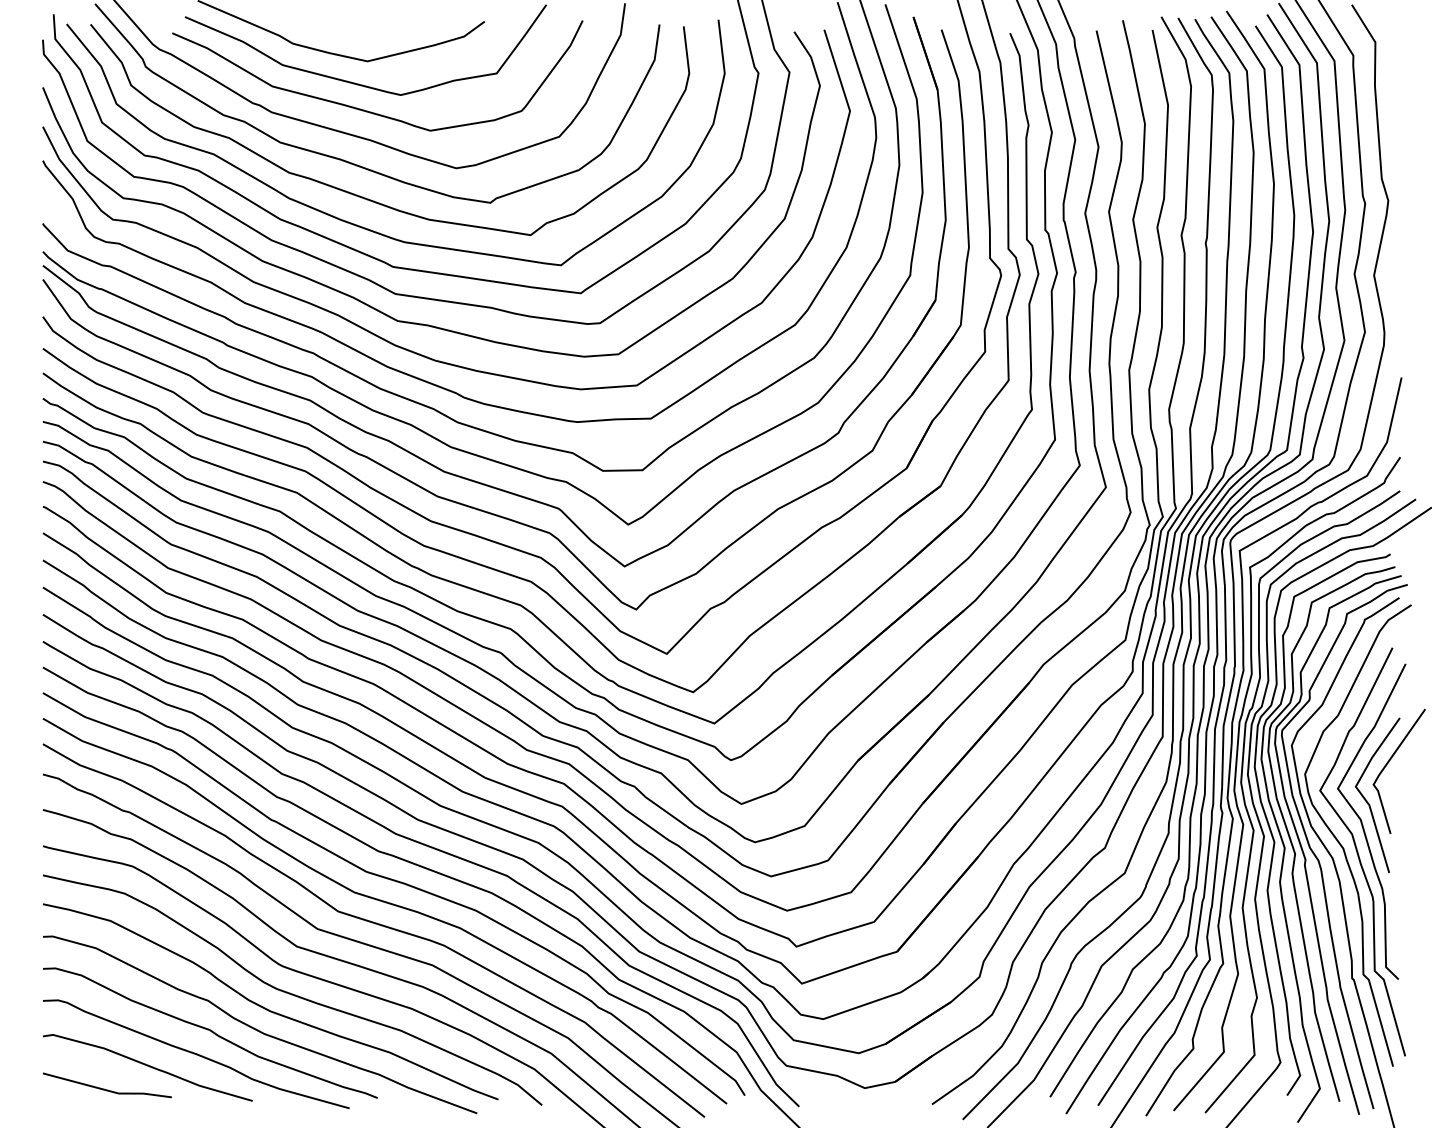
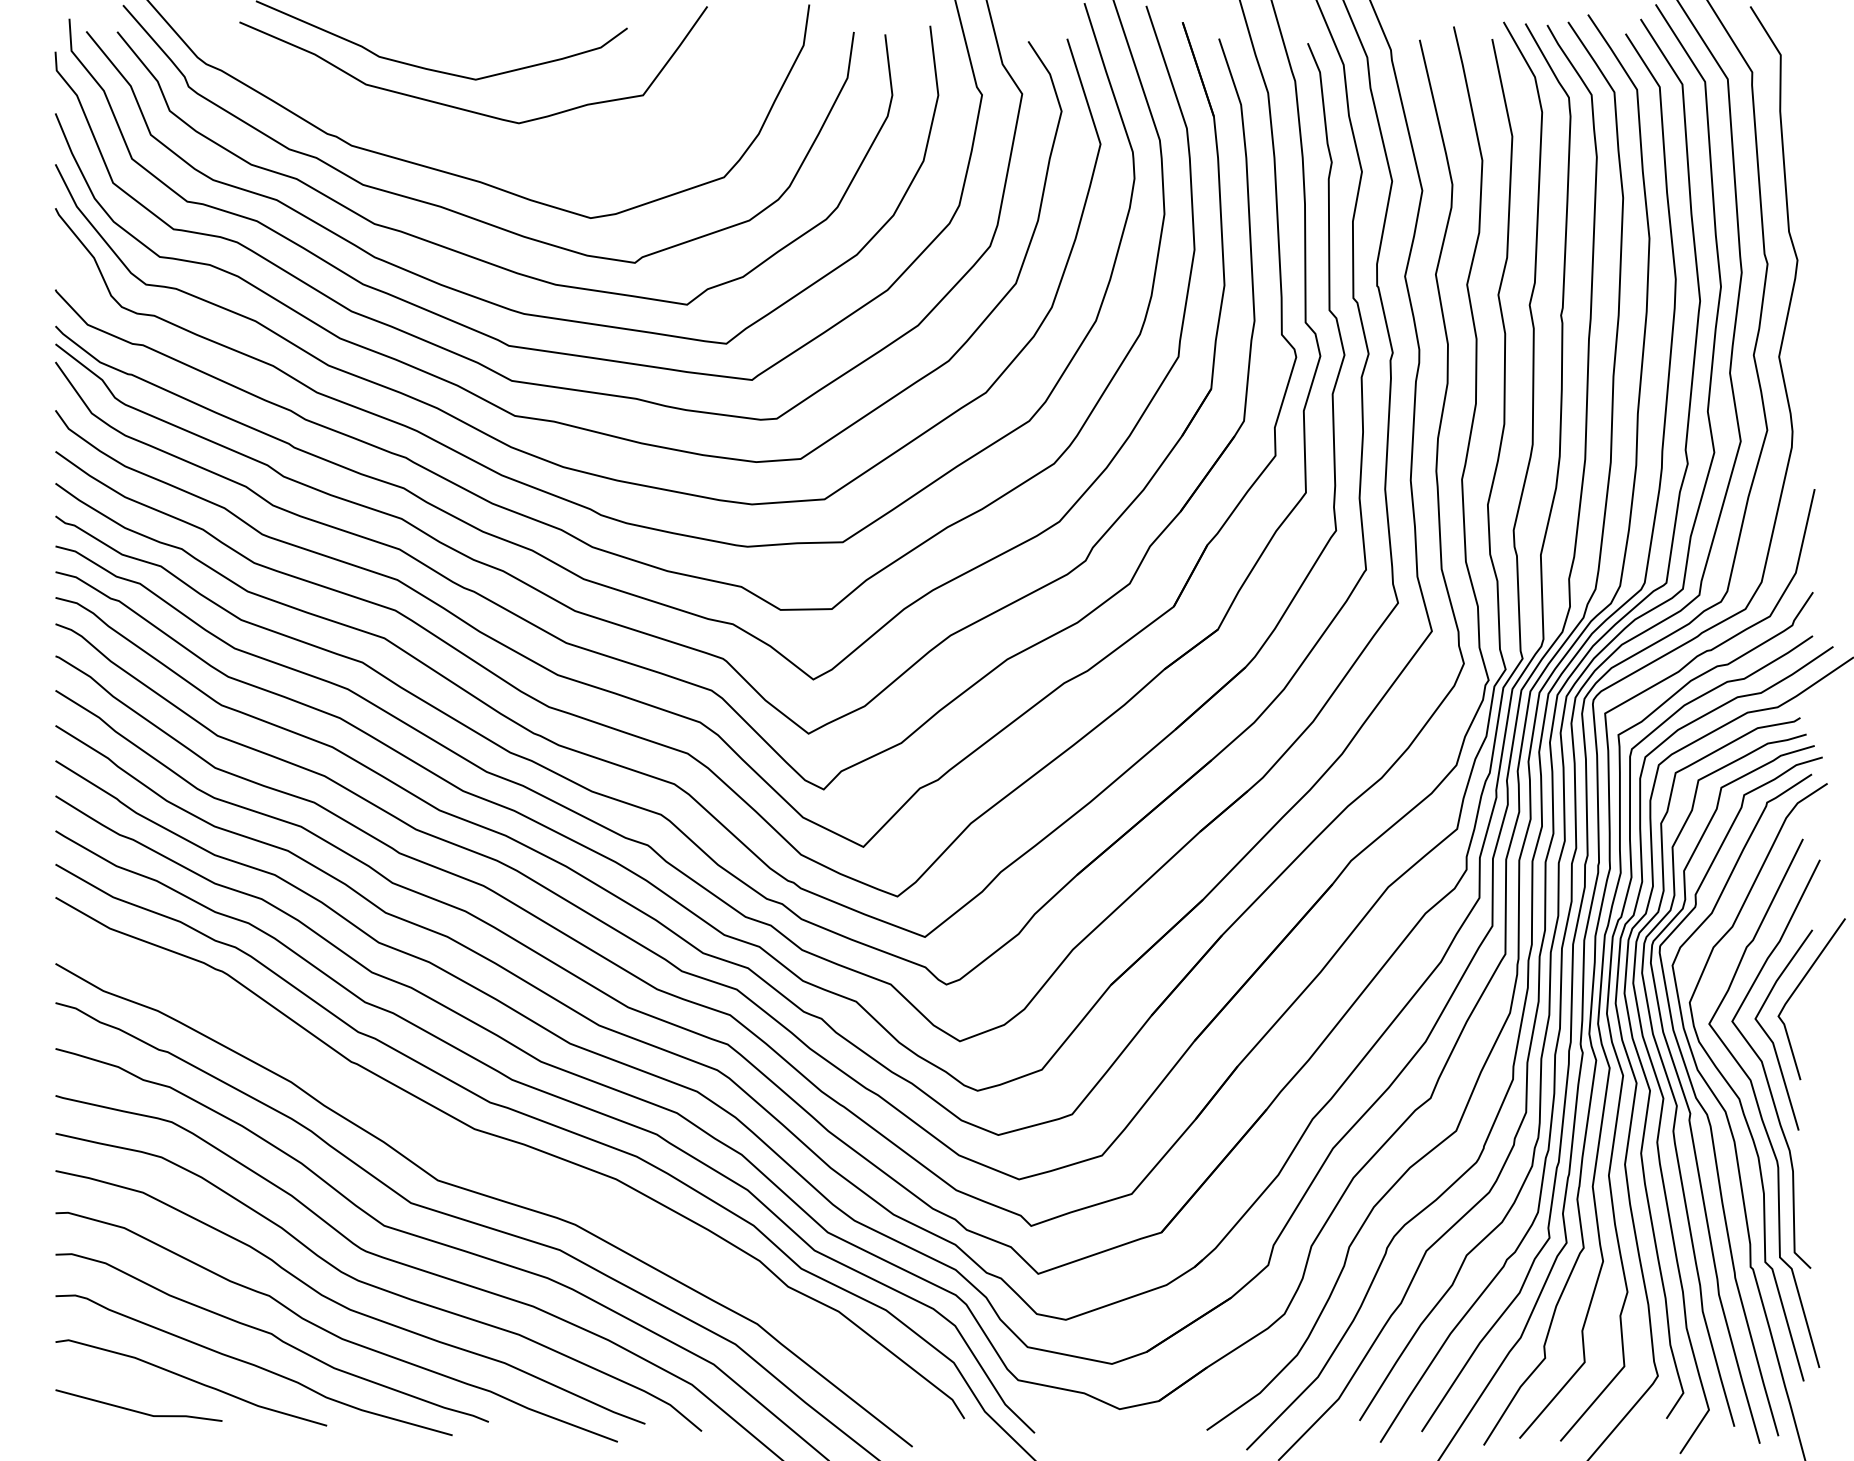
curve: (364, 109) -> (471, 142), removed
curve: (385, 903) -> (499, 1170), removed

